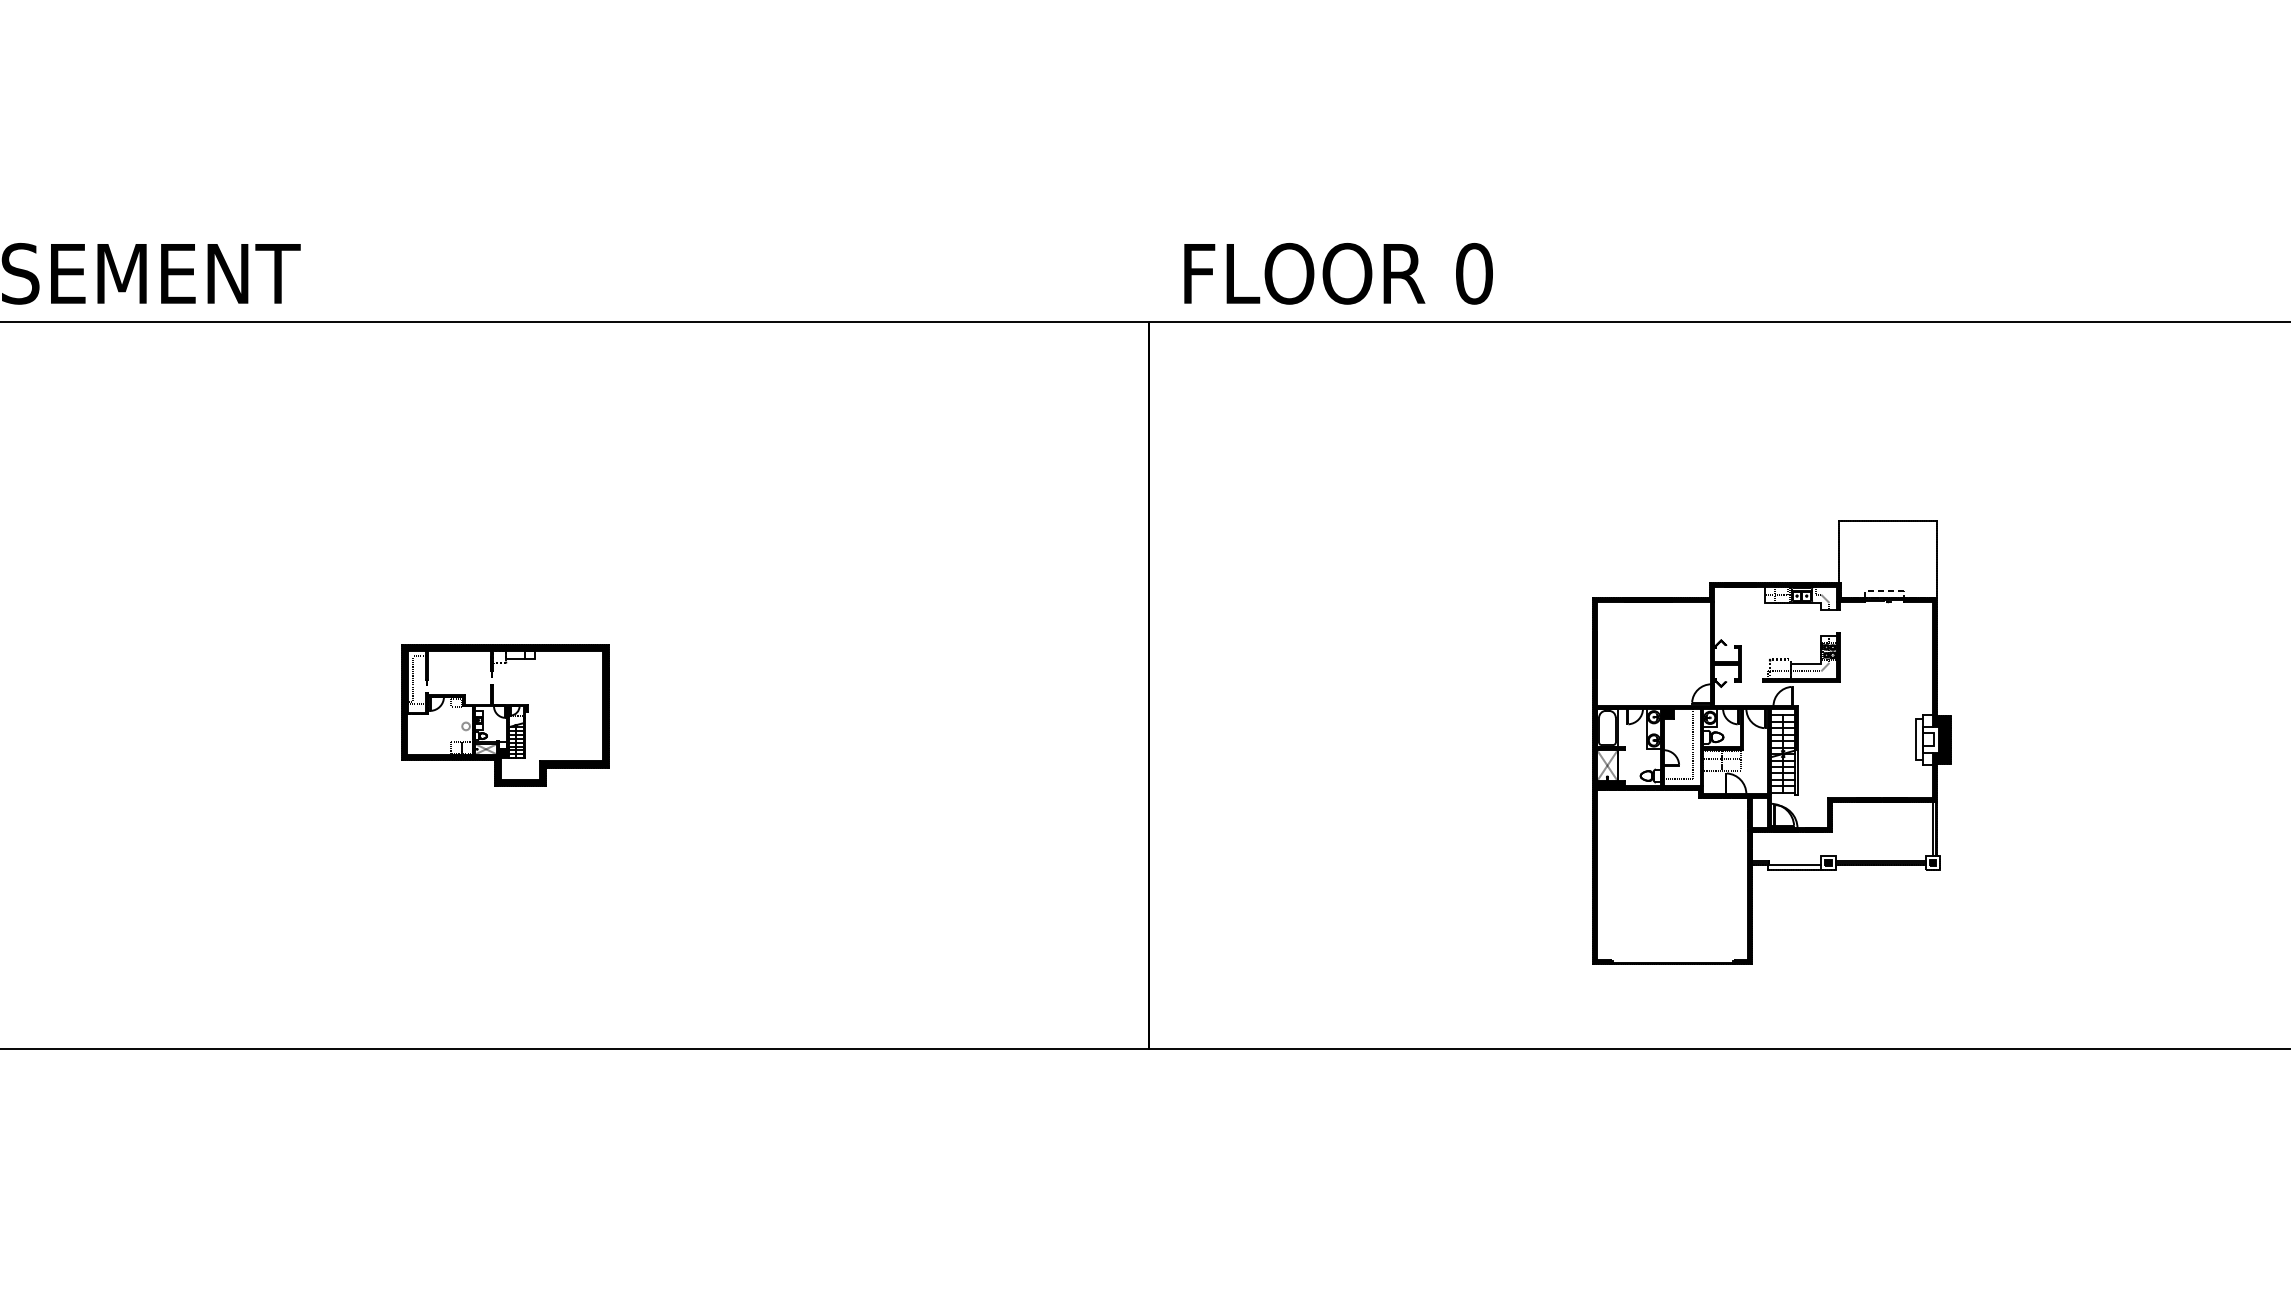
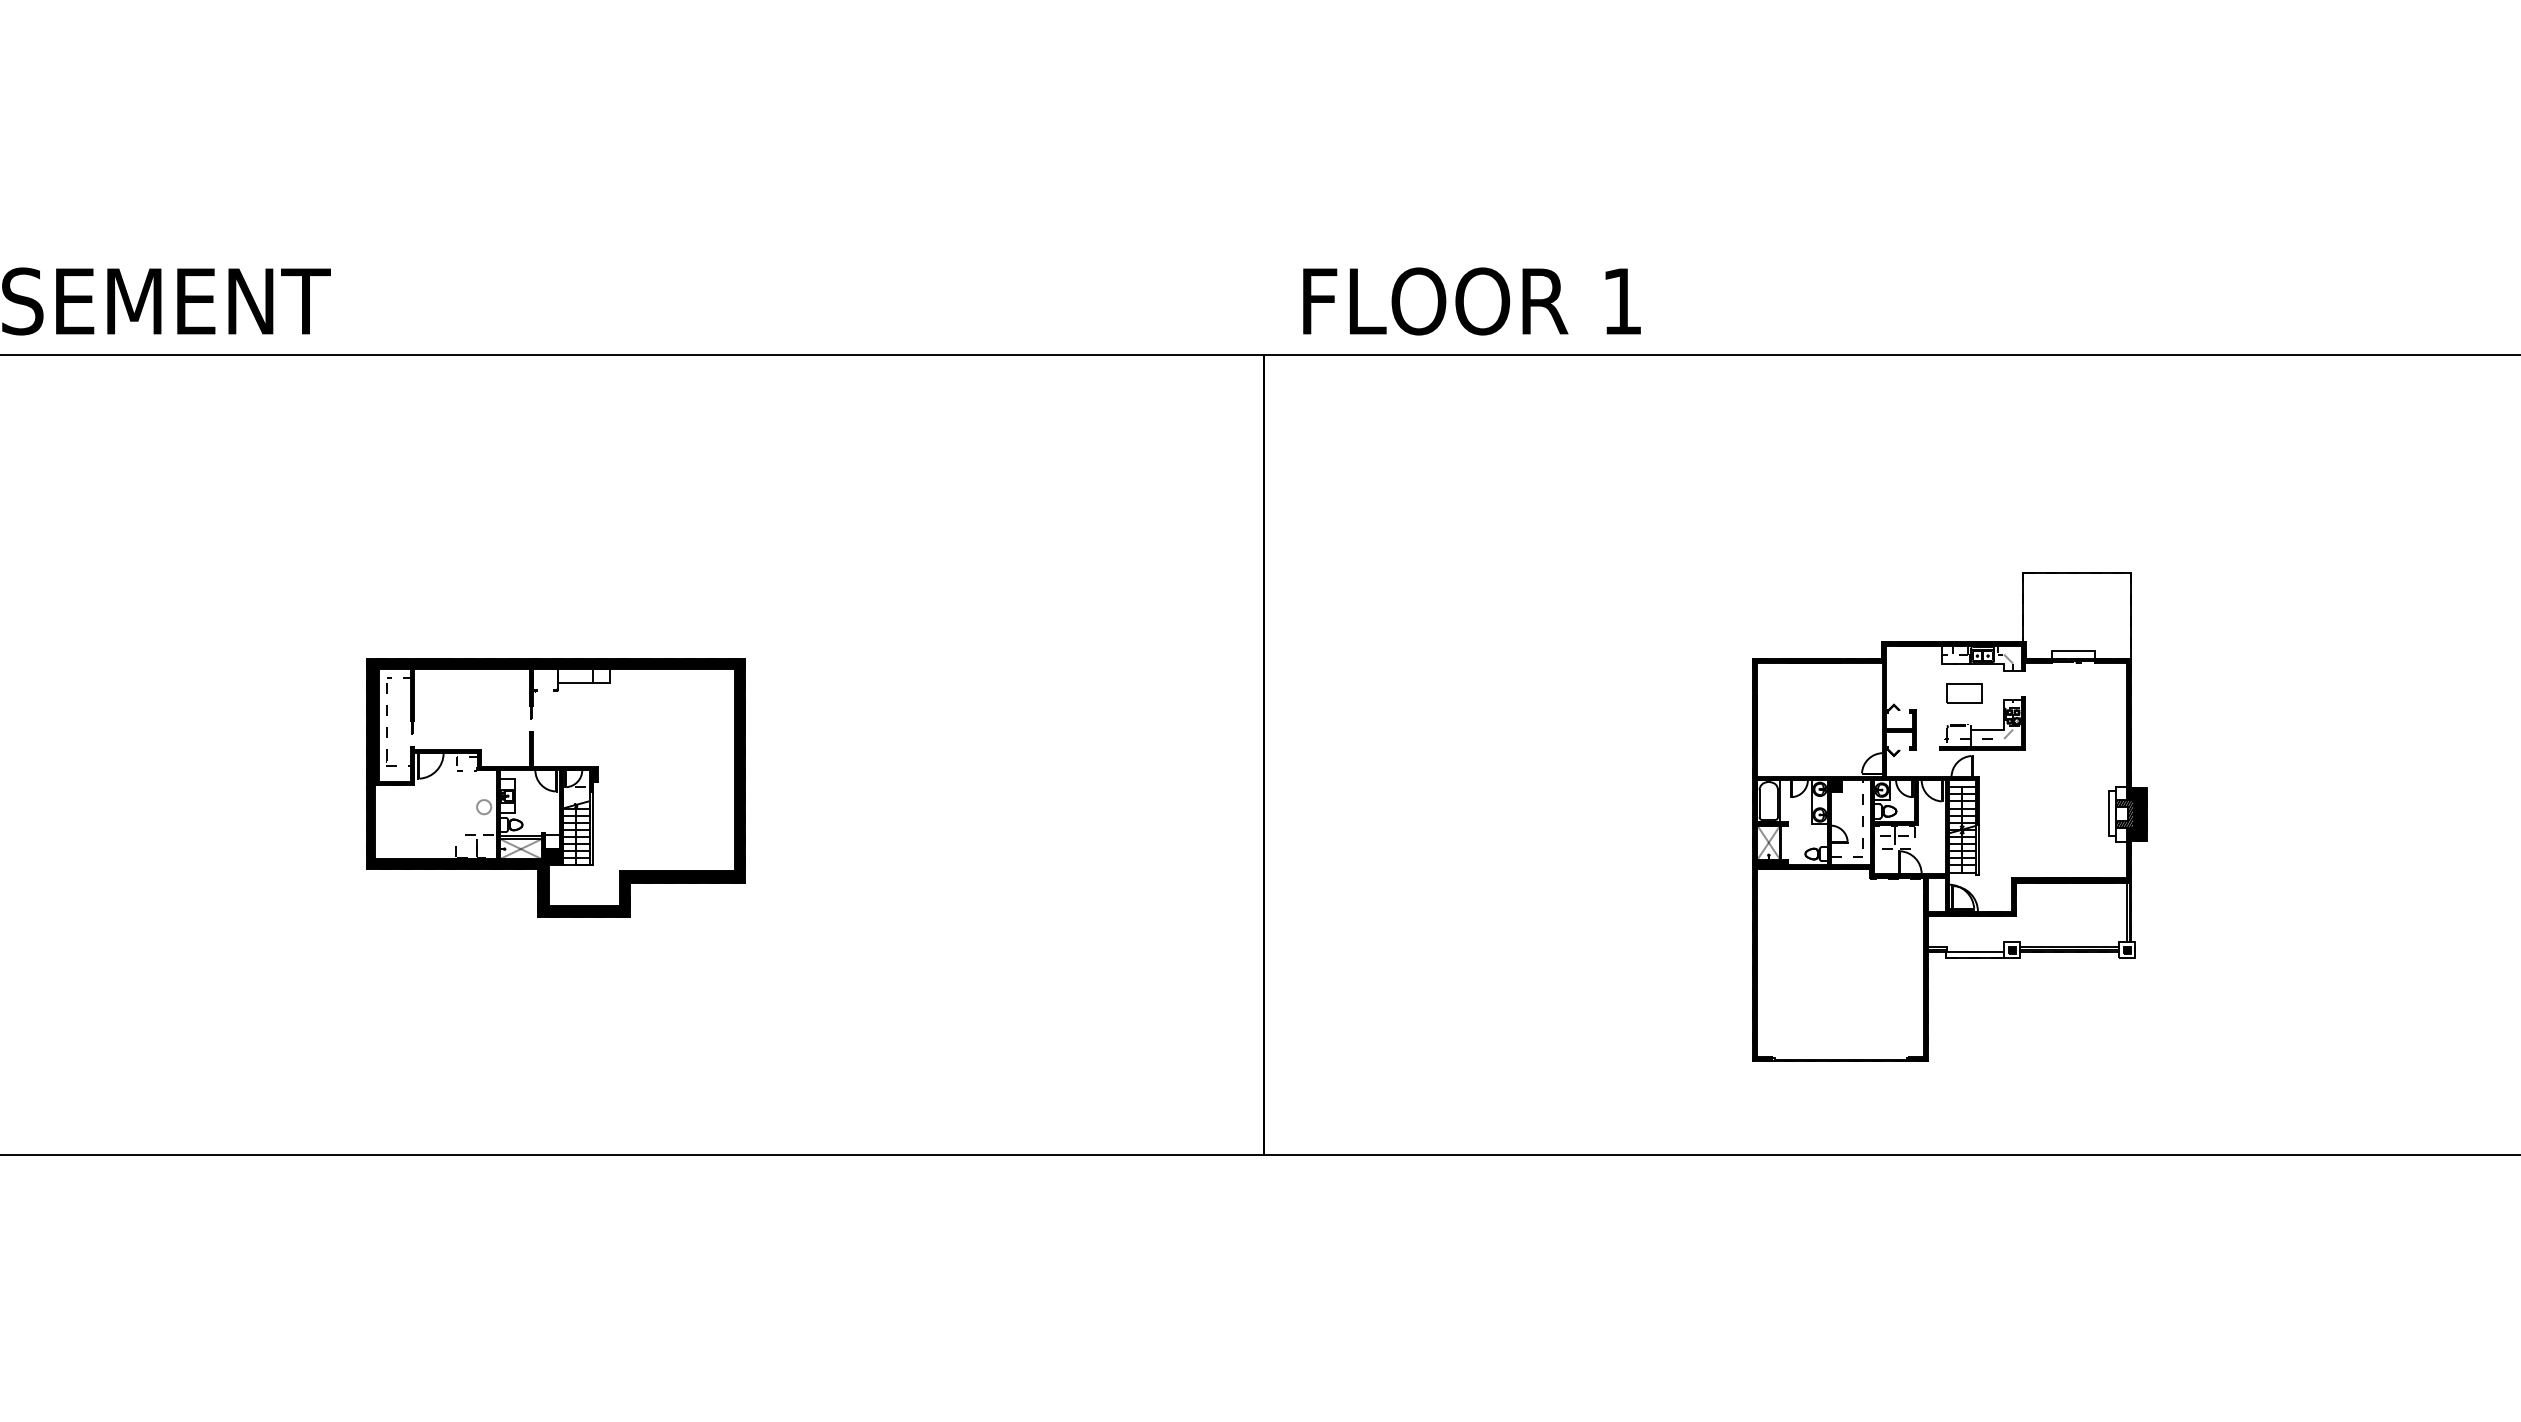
text: (1474, 273) -> (1622, 301), 0 -> 1
line: (1884, 591) -> (2073, 650), dashed -> solid
part: (1785, 630) -> (1964, 693), added
part: (504, 715) -> (555, 787), size x1.67
hatch: (1930, 740) -> (2124, 814), added

